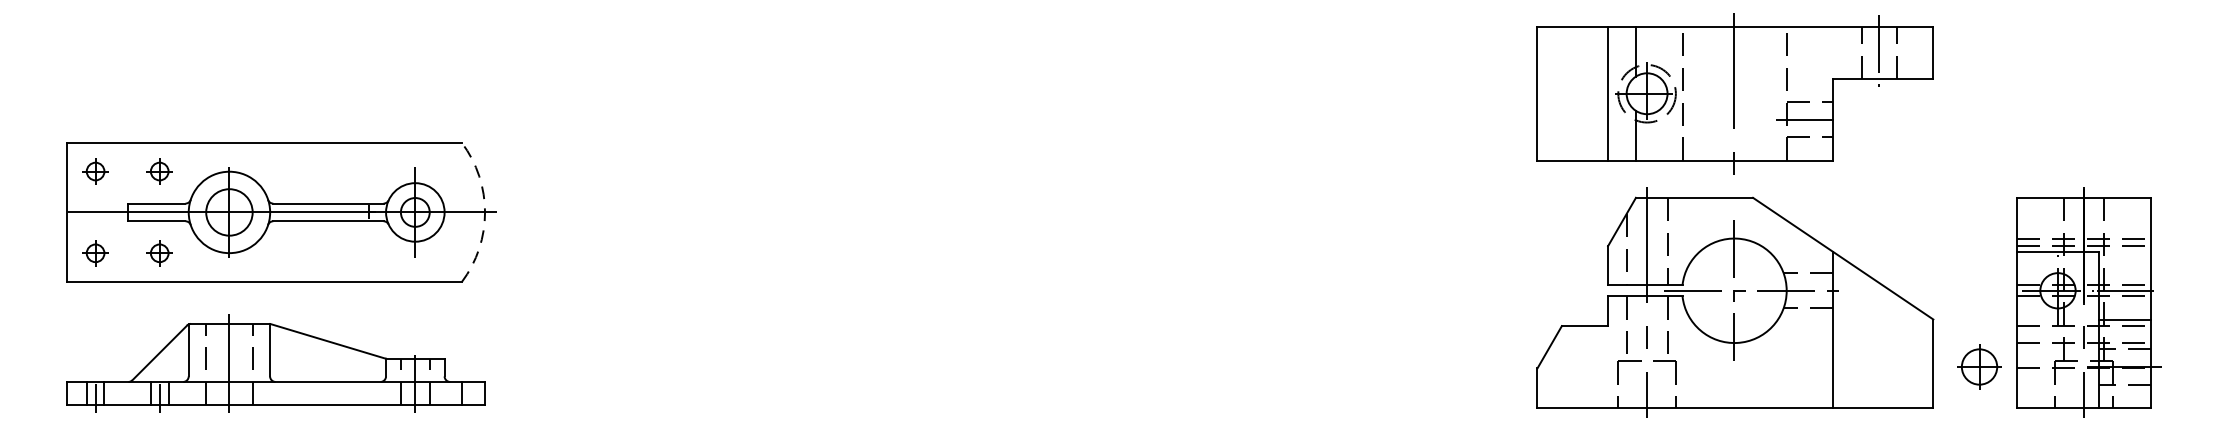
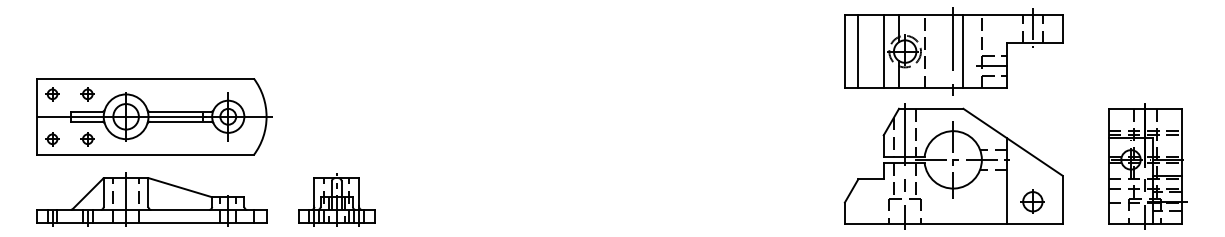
line: (1562, 93) -> (858, 51), added
line: (1753, 93) -> (963, 51), added
arc: (484, 211) -> (266, 116), dashed -> solid
part: (612, 362) -> (336, 199), added
part: (1978, 366) -> (1032, 201), moved

